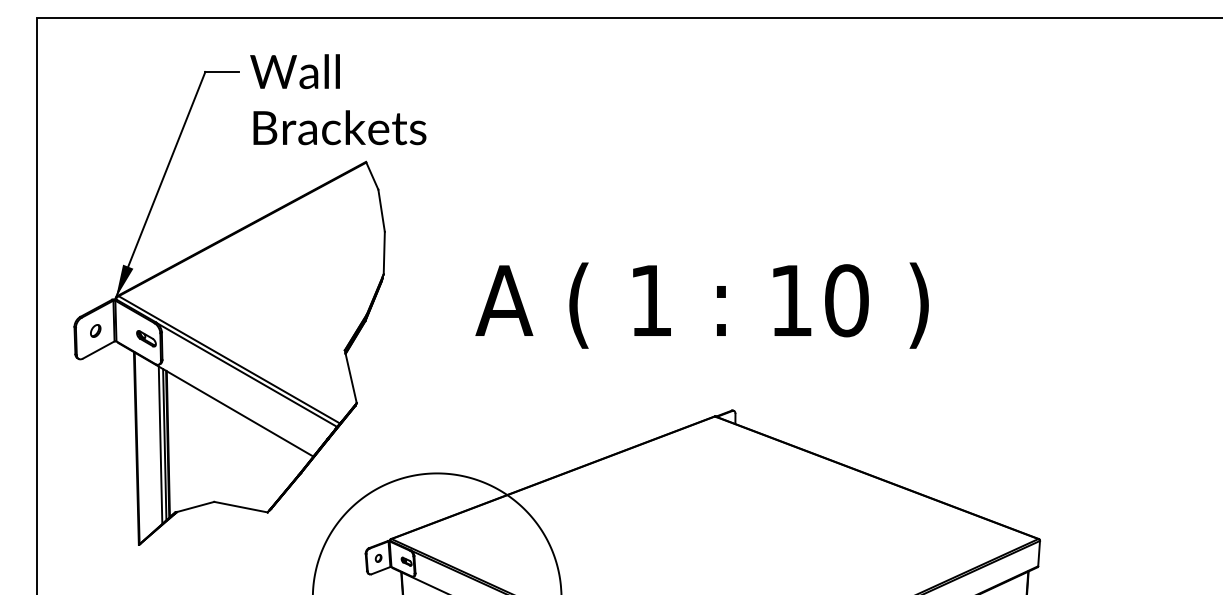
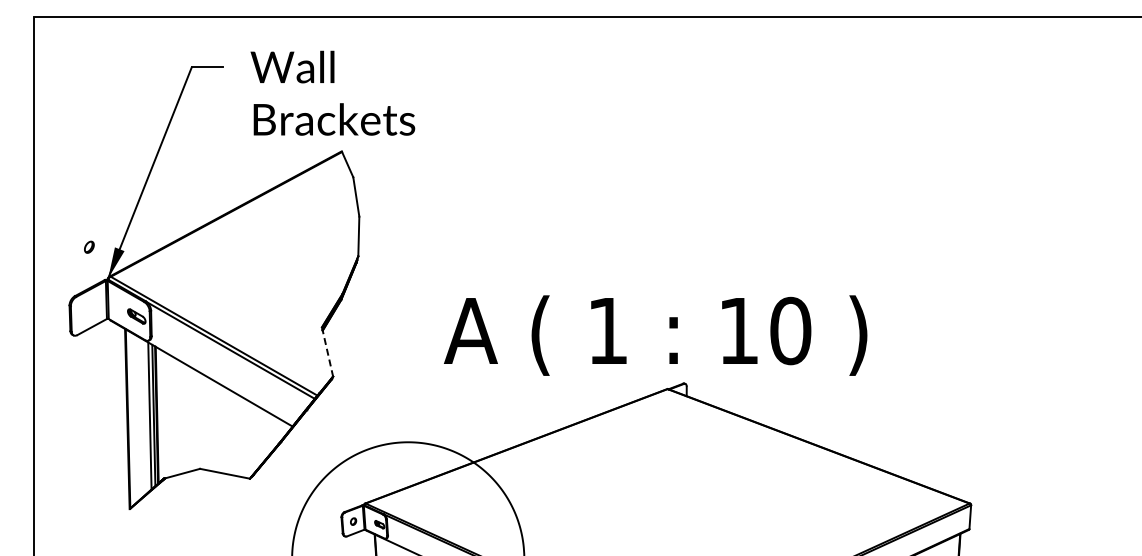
text: (337, 98) -> (332, 92), moved
text: (701, 305) -> (655, 335), moved
part: (95, 330) -> (89, 246), moved
line: (350, 377) -> (327, 352), solid -> dashed

